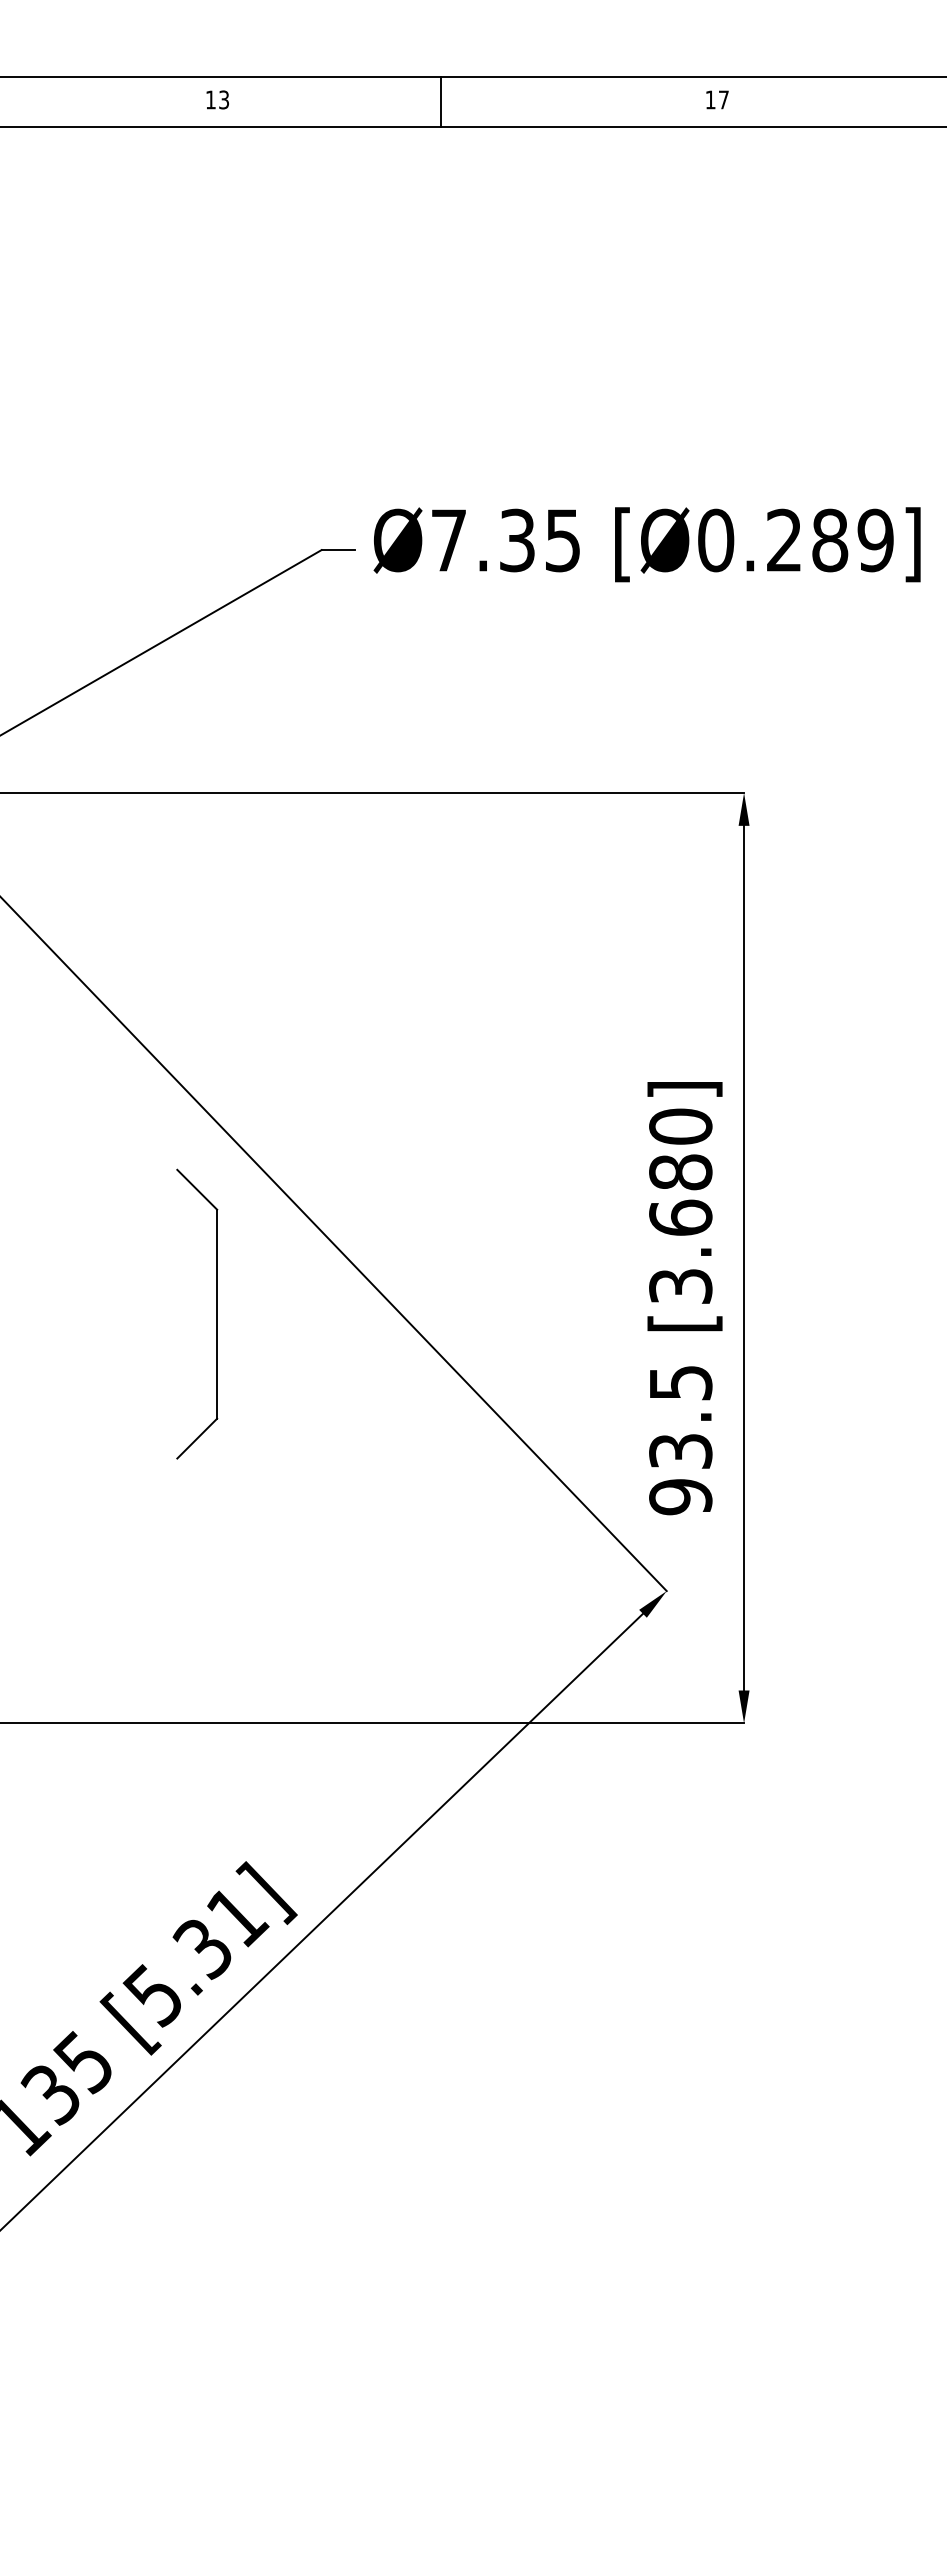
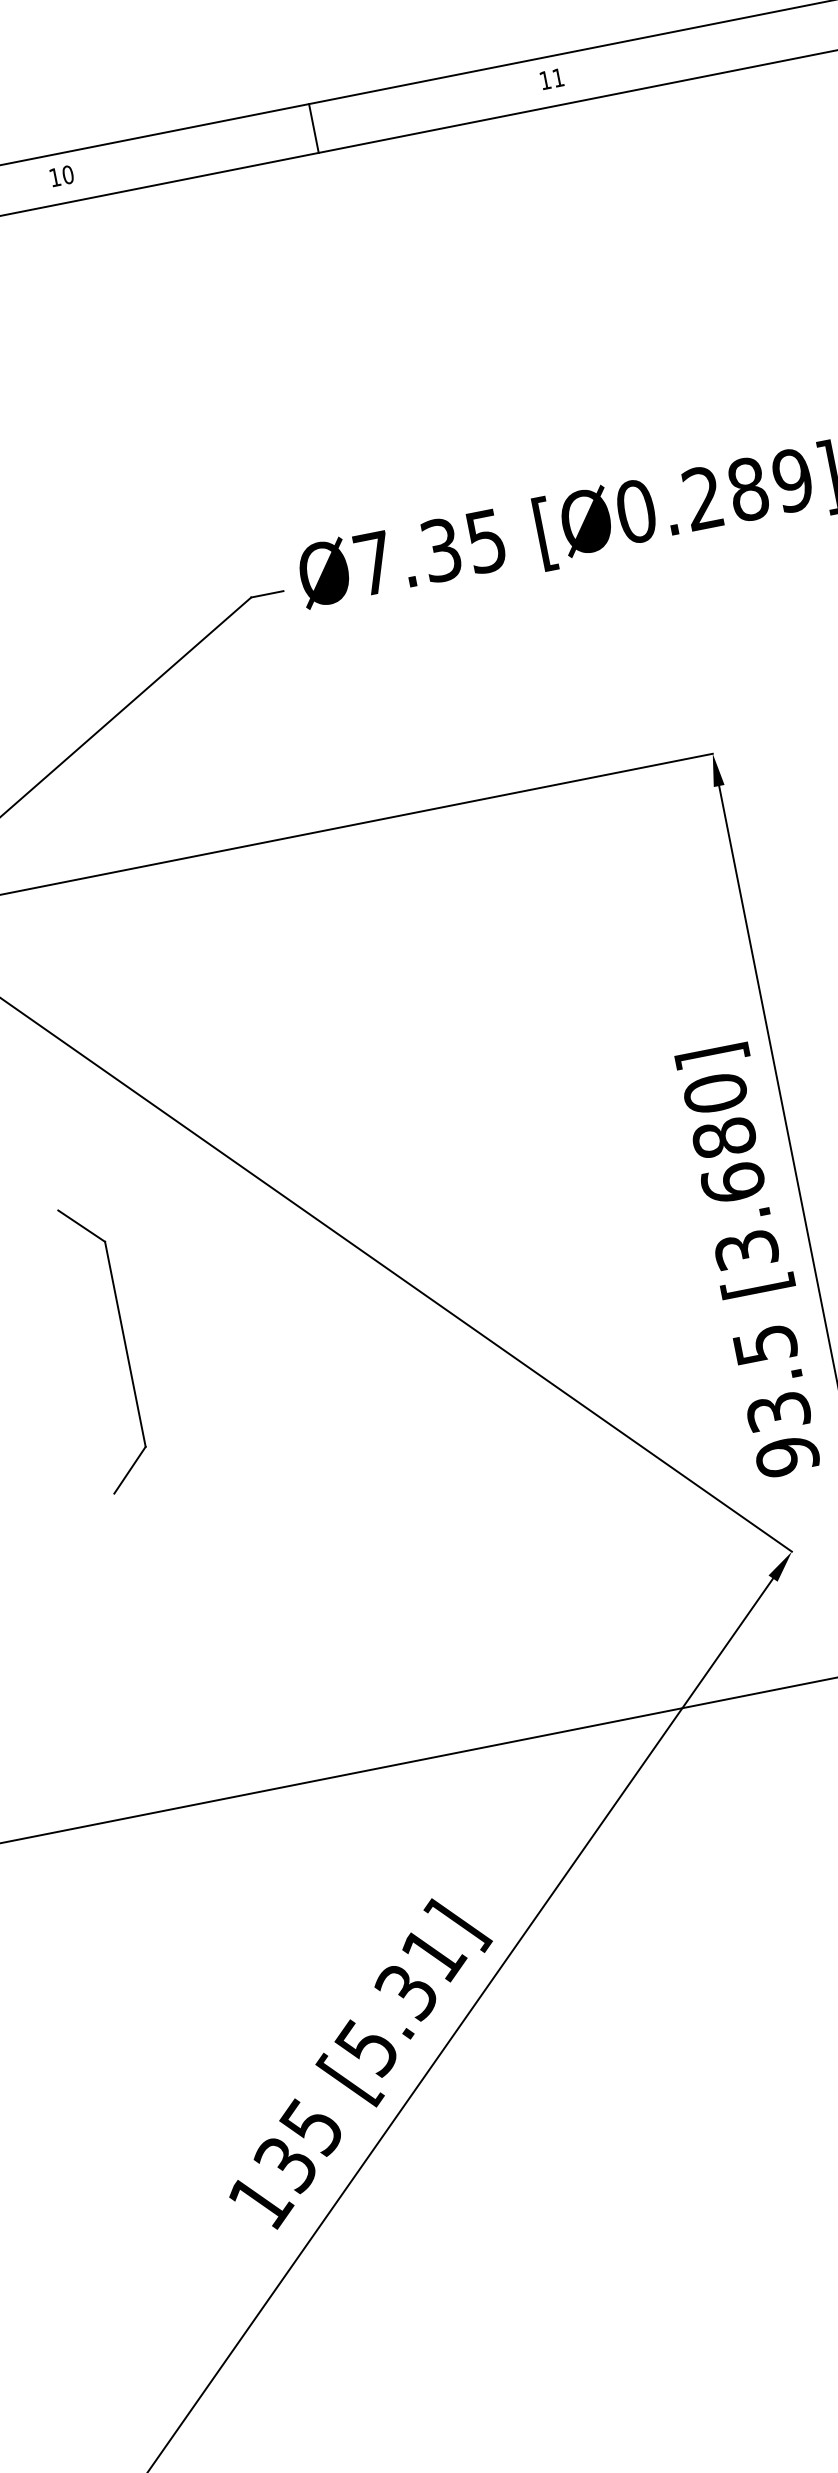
text: (224, 99) -> (68, 174), 13 -> 10
text: (723, 99) -> (557, 77), 17 -> 11
line: (441, 102) -> (314, 128), moved
part: (216, 1313) -> (124, 1343), moved

